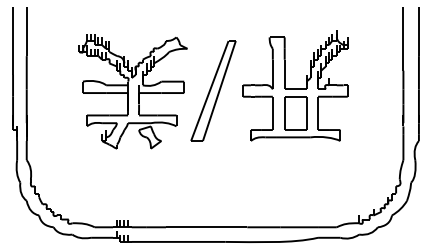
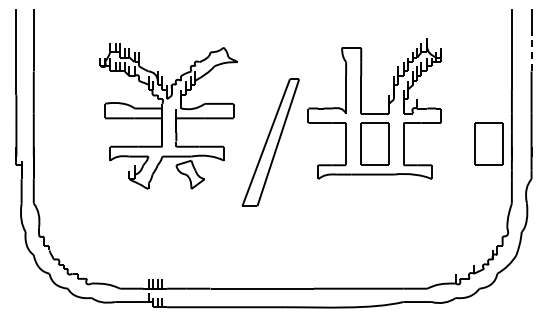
line: (418, 39) -> (531, 50), solid -> dashed
part: (213, 90) -> (270, 142), moved
part: (385, 112) -> (488, 143), added

